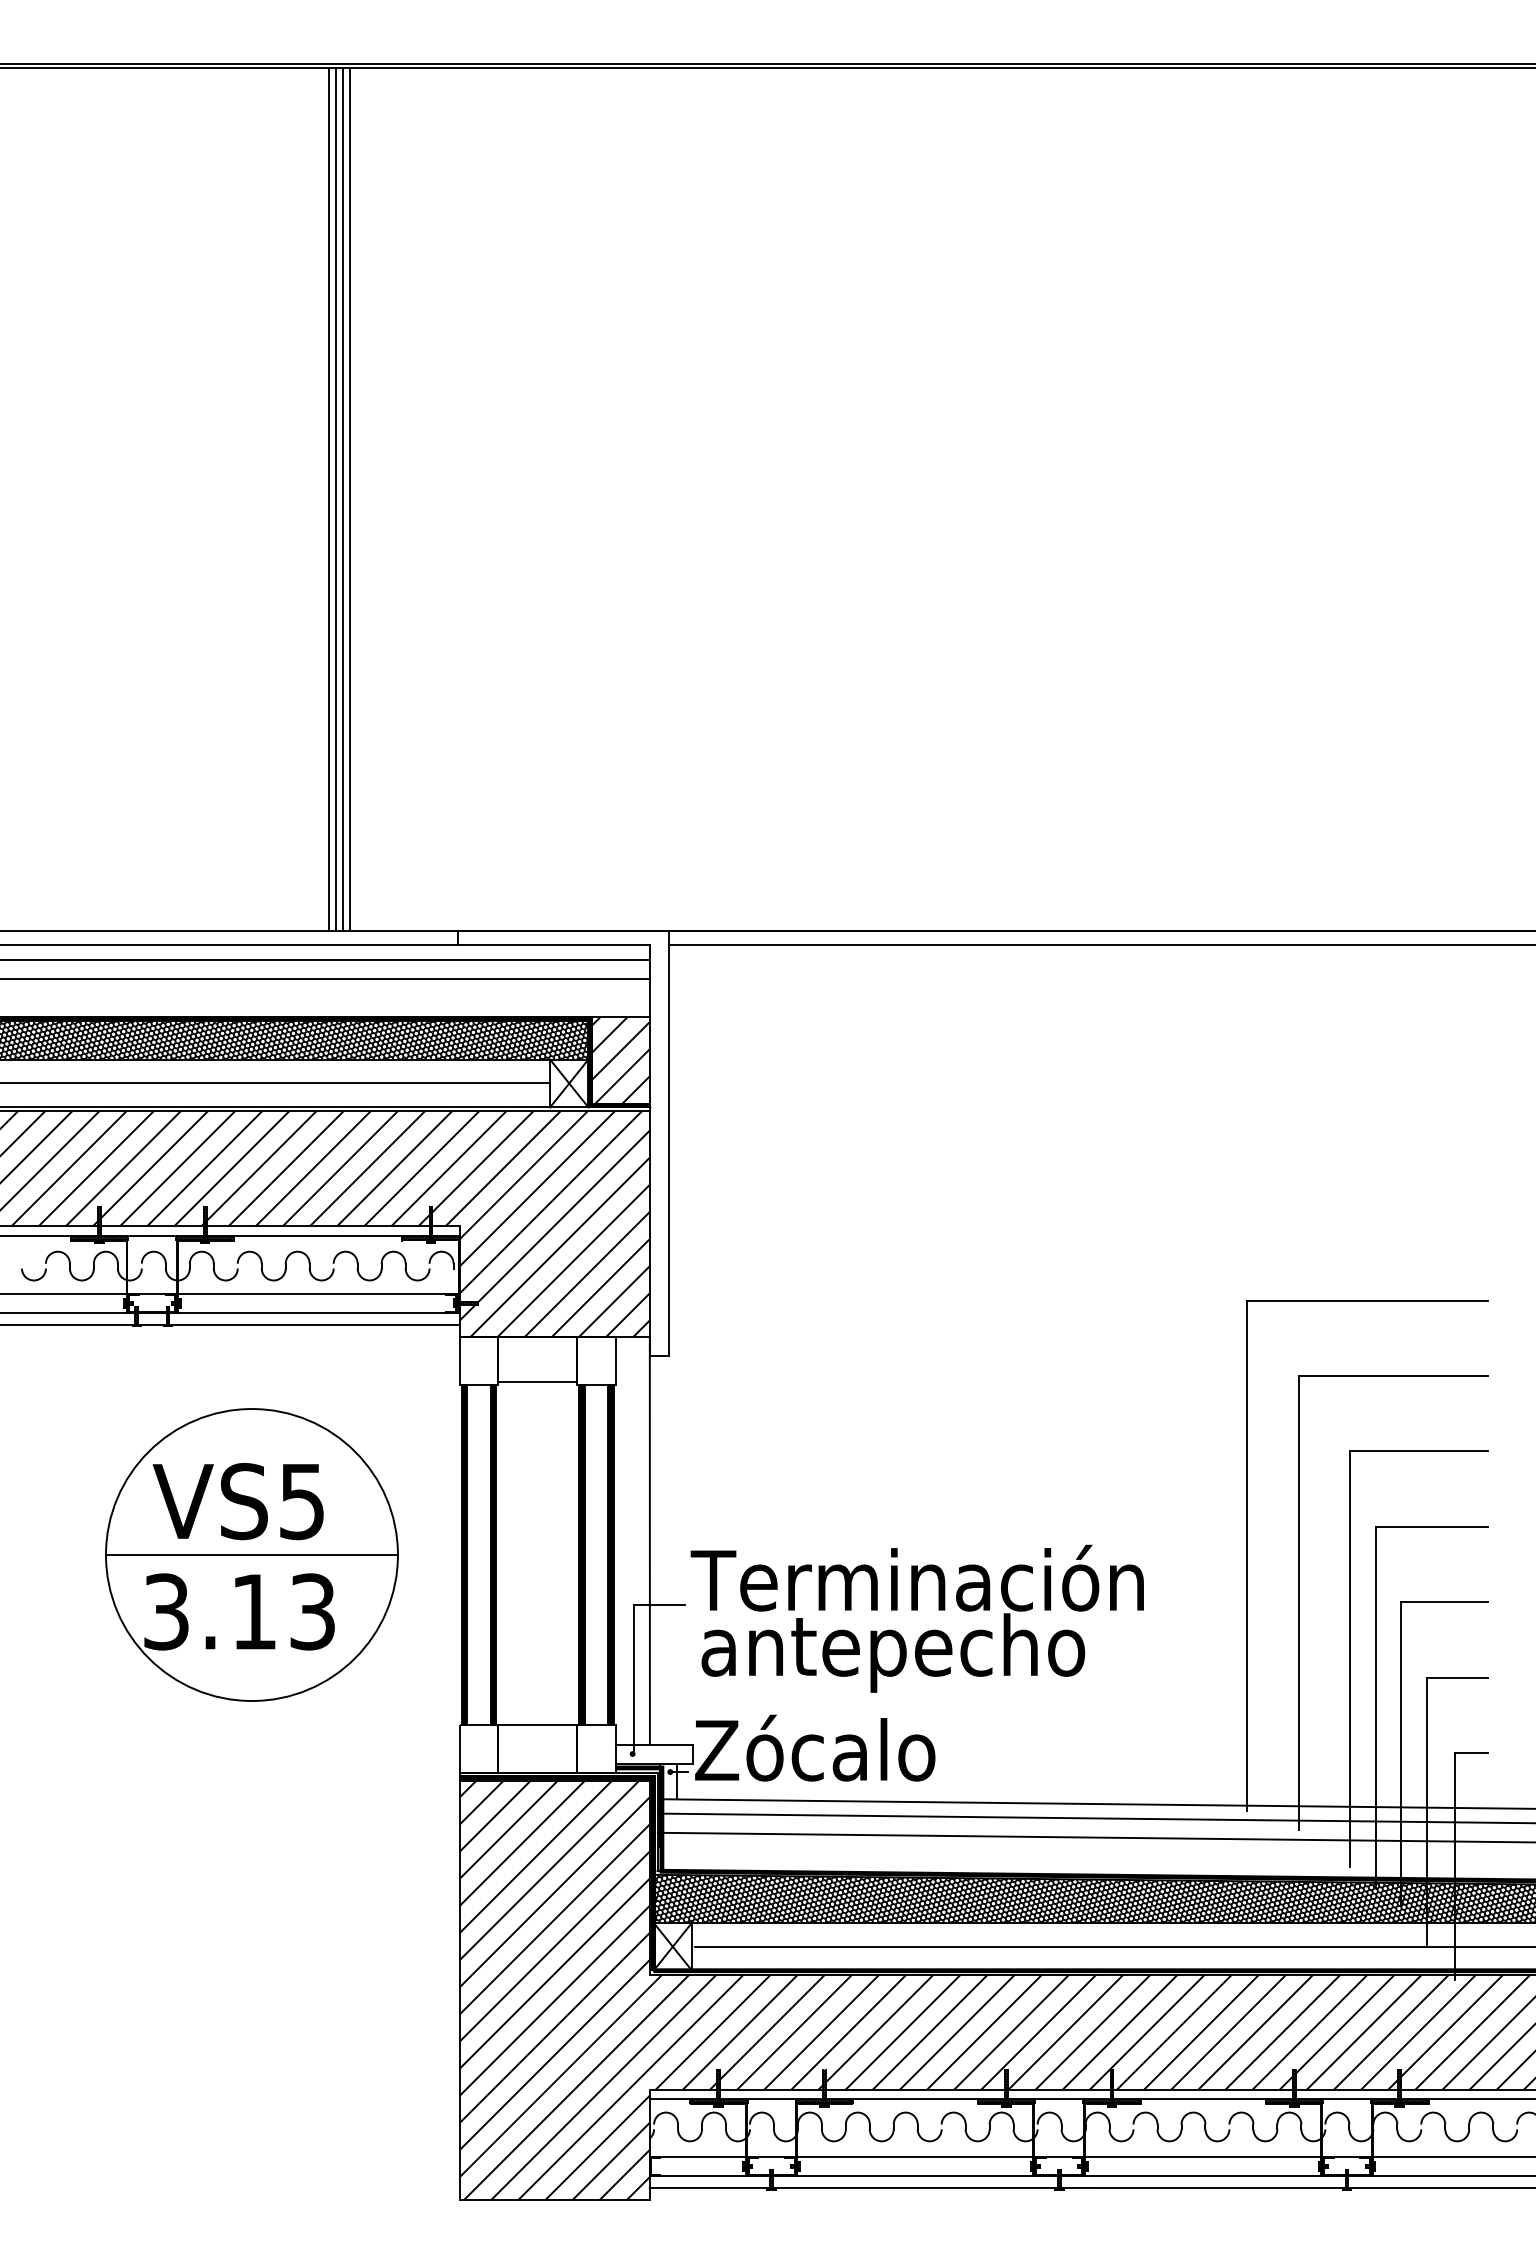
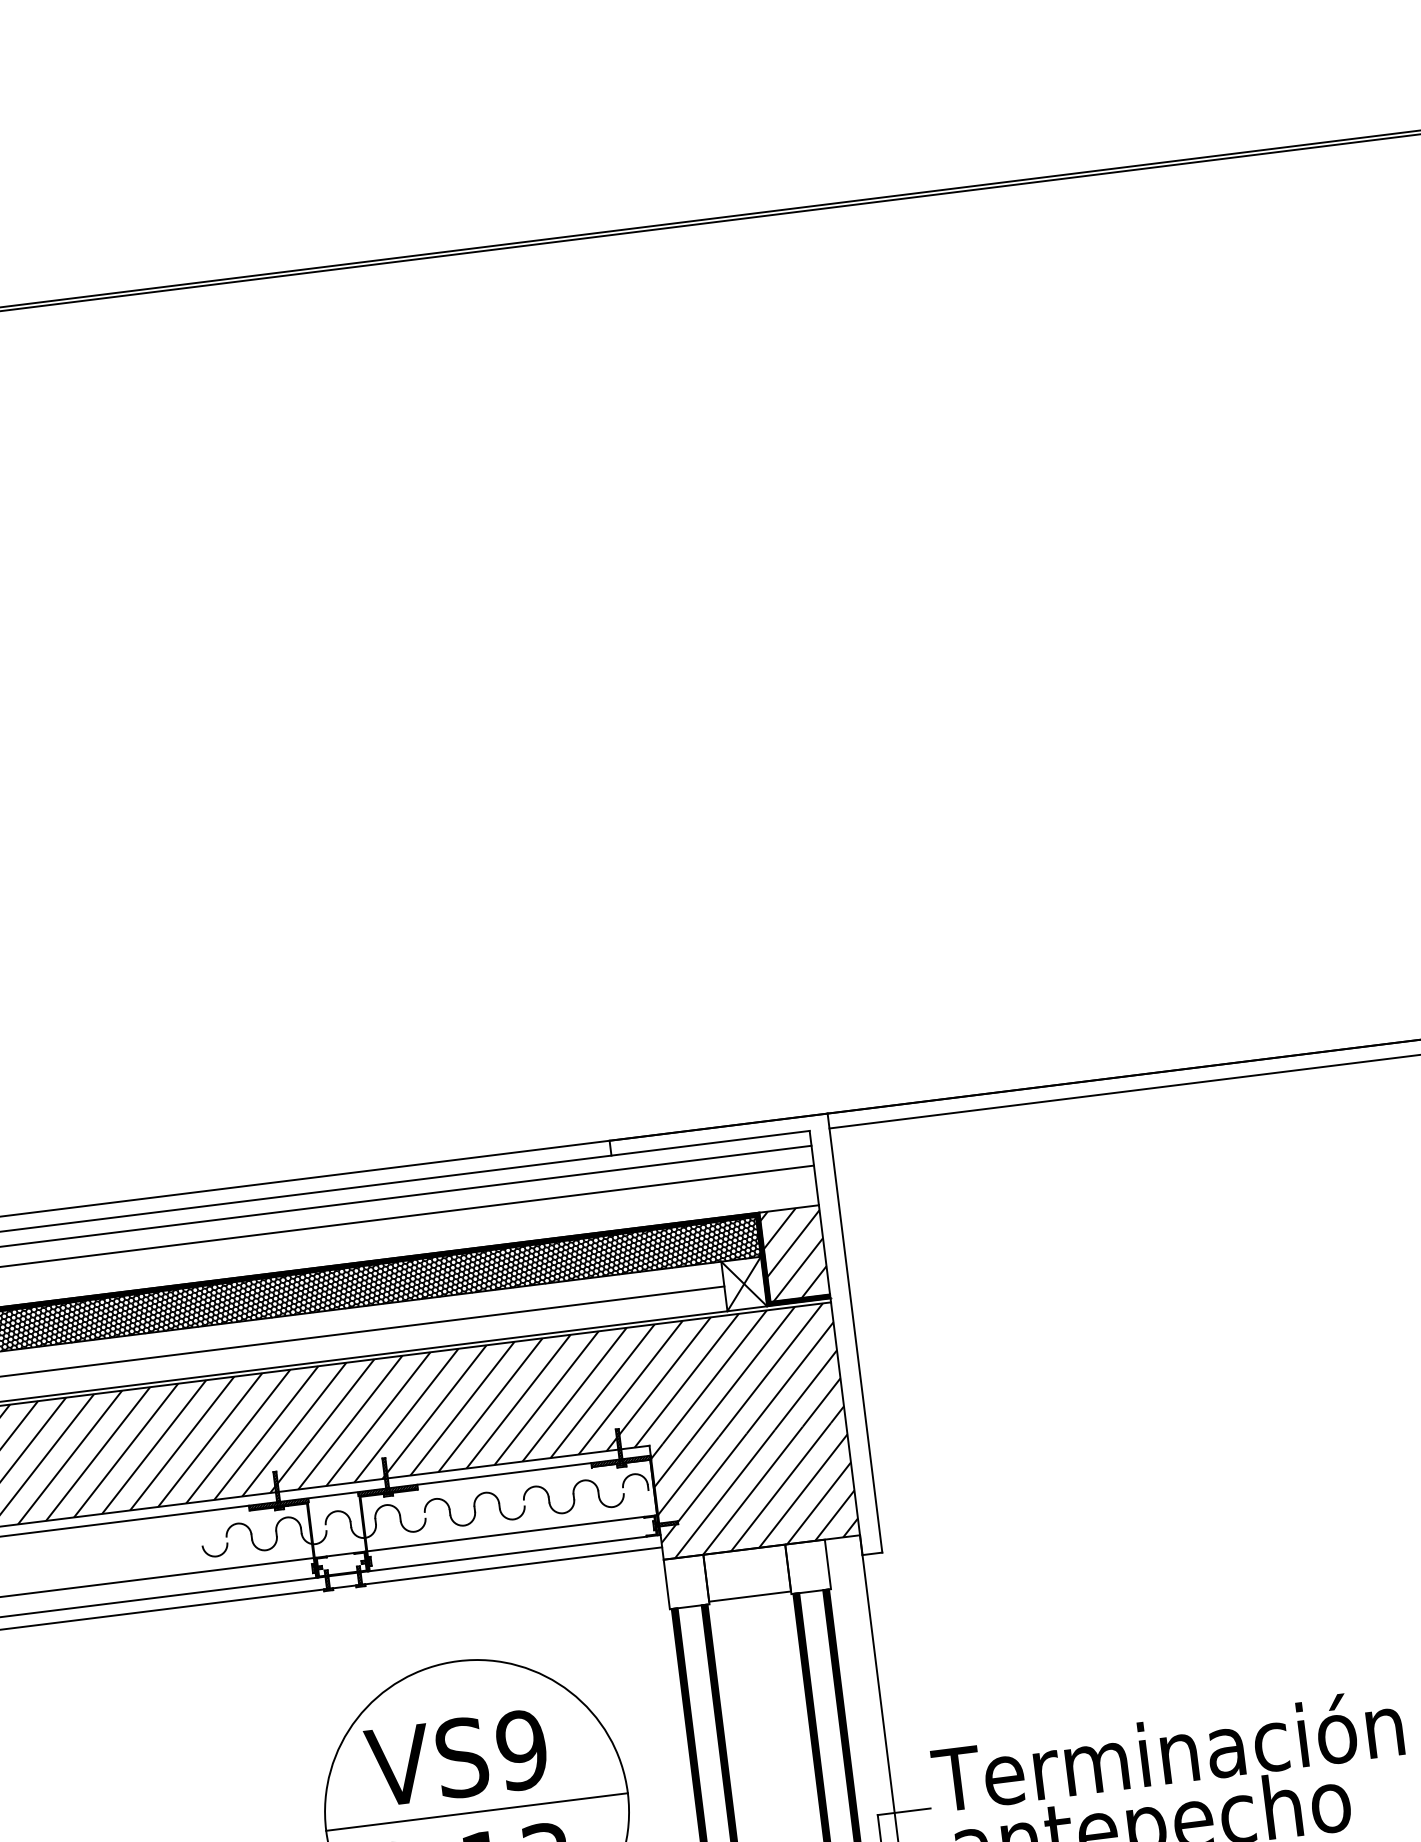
line: (328, 499) -> (420, 711), removed
line: (335, 499) -> (427, 710), removed
line: (342, 499) -> (434, 709), removed
line: (350, 499) -> (443, 708), removed
text: (302, 1501) -> (522, 1750), VS5 -> VS9

